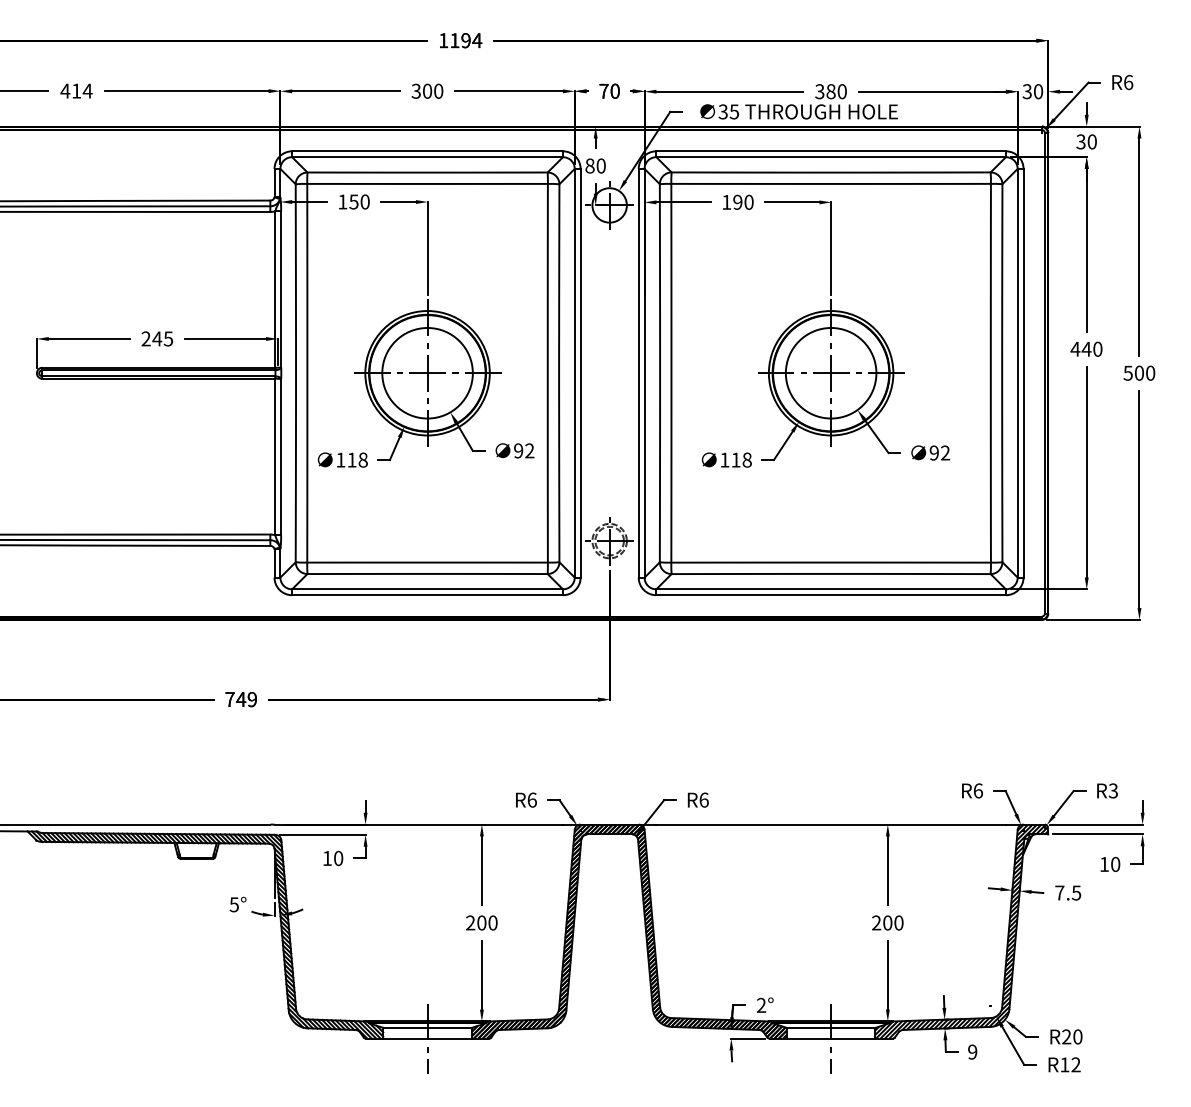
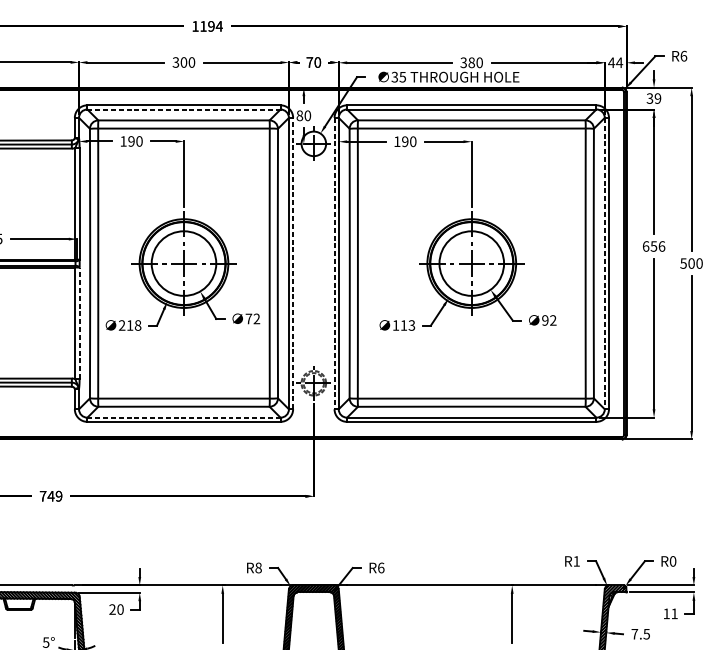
text: (1032, 91) -> (615, 62), 30 -> 44
text: (1091, 141) -> (657, 98), 30 -> 39
line: (428, 157) -> (184, 109), solid -> dashed
text: (353, 201) -> (131, 141), 150 -> 190
text: (1086, 348) -> (653, 245), 440 -> 656
line: (580, 372) -> (293, 263), solid -> dashed
line: (638, 373) -> (334, 263), solid -> dashed
line: (1017, 373) -> (604, 263), solid -> dashed
text: (518, 450) -> (248, 318), 92 -> 72
line: (281, 456) -> (79, 322), solid -> dashed
text: (340, 459) -> (121, 325), 118 -> 218
text: (746, 459) -> (411, 325), 118 -> 113
line: (427, 589) -> (183, 417), solid -> dashed
text: (978, 790) -> (576, 561), R6 -> R1
text: (1113, 790) -> (673, 561), R3 -> R0
text: (531, 799) -> (258, 567), R6 -> R8
text: (326, 857) -> (111, 608), 10 -> 20
text: (1115, 864) -> (674, 613), 10 -> 11

